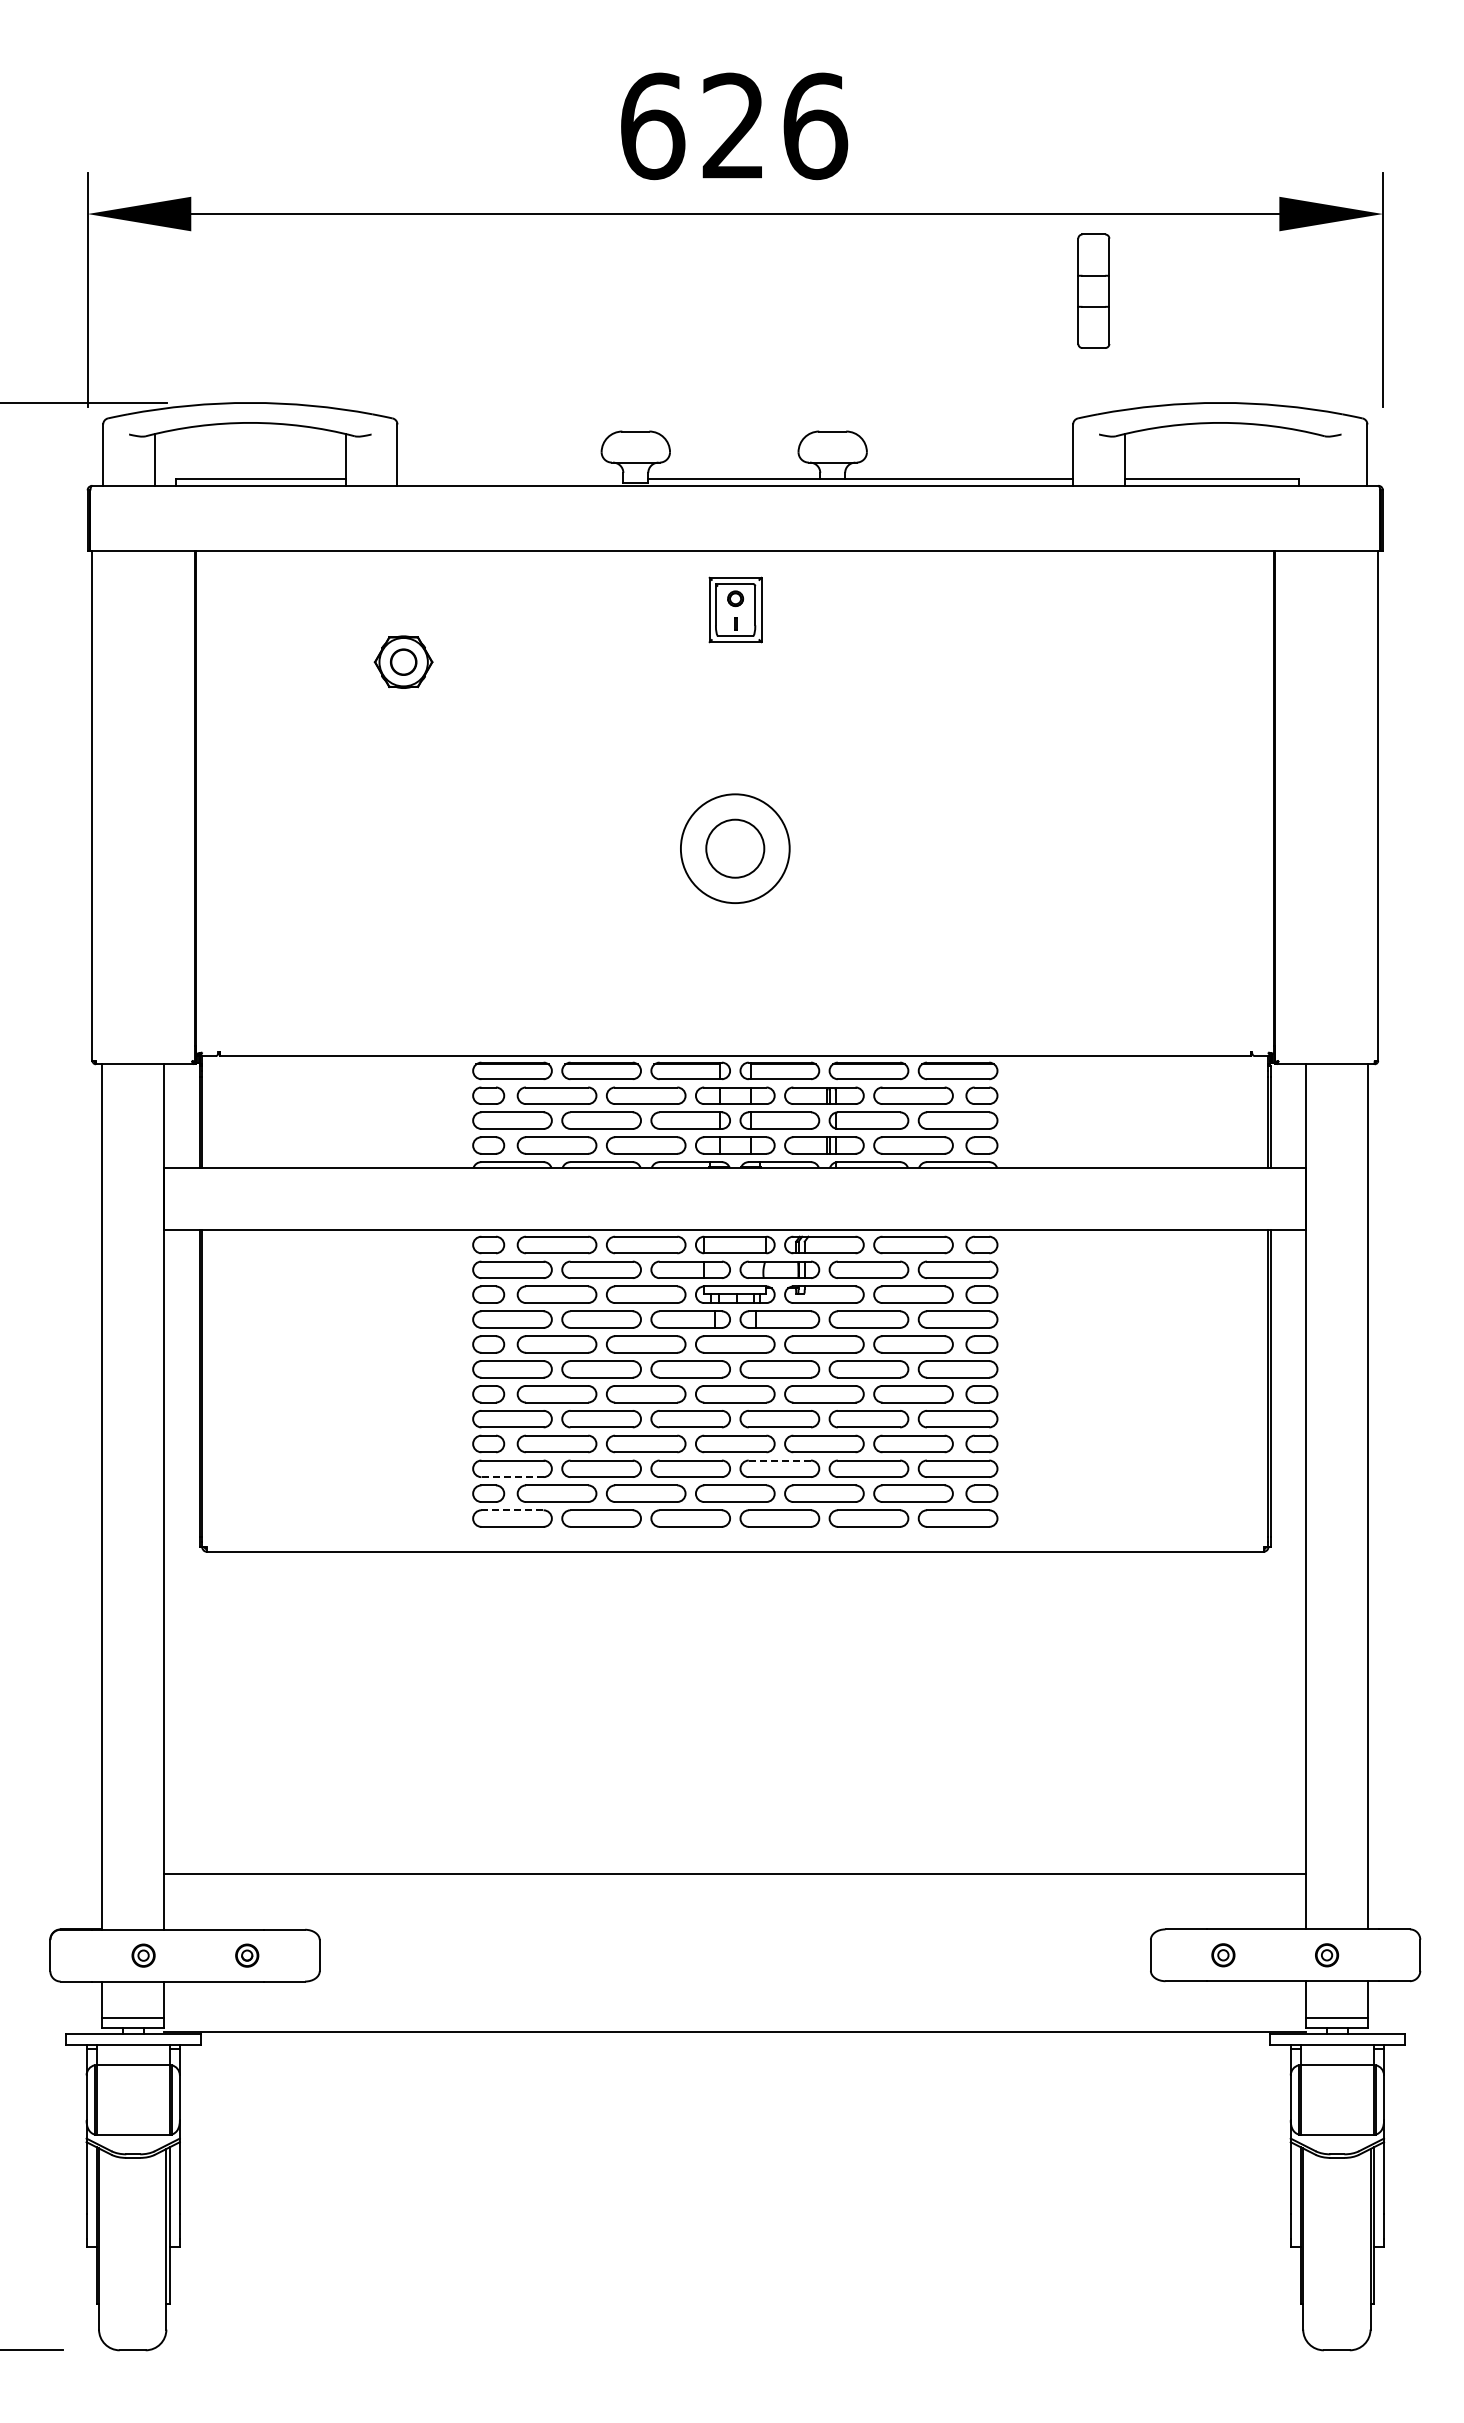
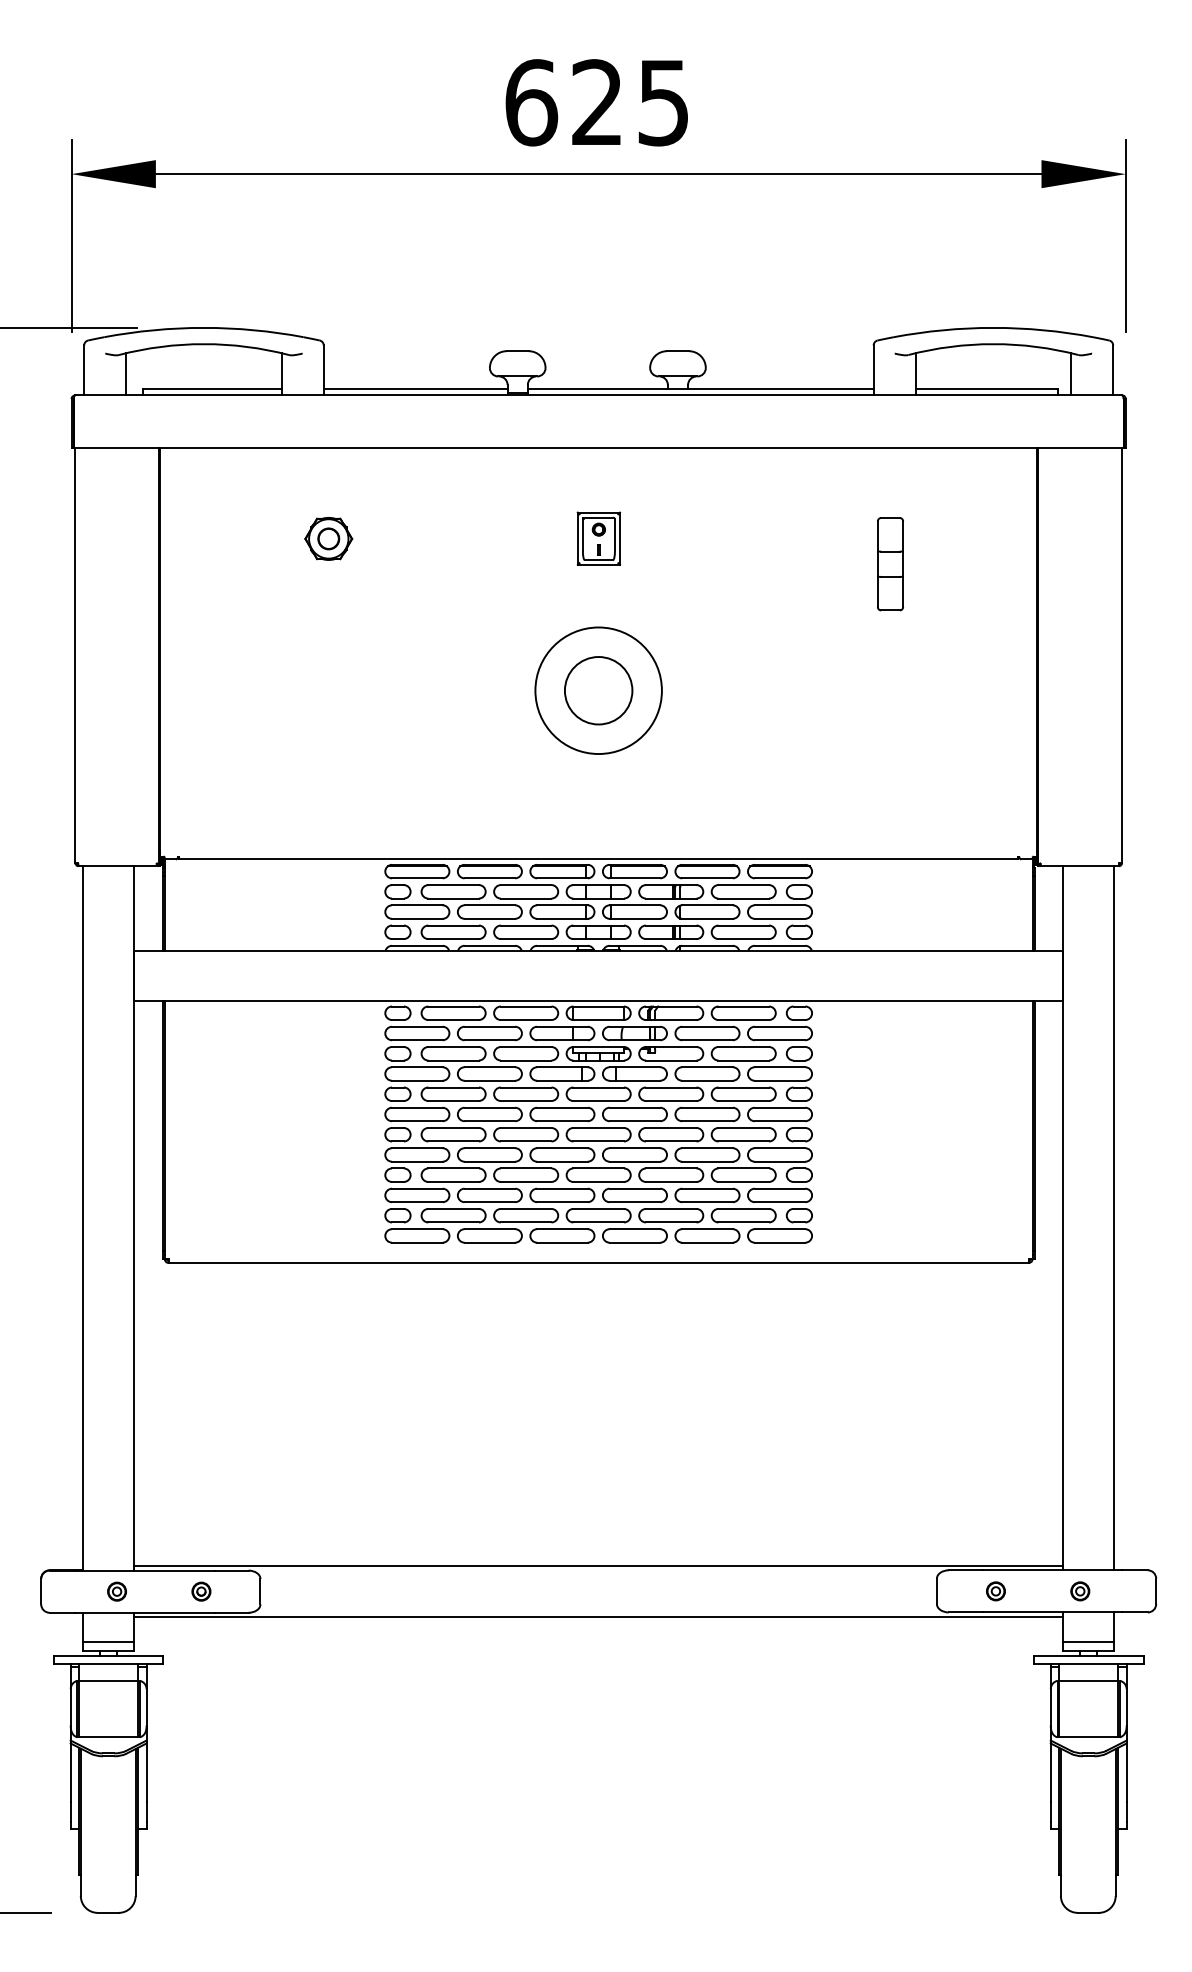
text: (815, 126) -> (663, 102), 626 -> 625
part: (1093, 290) -> (890, 563), moved
line: (1315, 459) -> (1070, 373), added
line: (510, 478) -> (415, 389), added
part: (735, 609) -> (598, 538), moved
circle: (734, 848) -> (598, 690), size x1.43
circle: (735, 848) -> (598, 690), size x1.43
line: (780, 1460) -> (635, 1188), dashed -> solid
line: (512, 1477) -> (417, 1202), dashed -> solid
line: (513, 1510) -> (418, 1229), dashed -> solid
line: (735, 1874) -> (598, 1566), moved
line: (735, 2031) -> (598, 1616), moved

